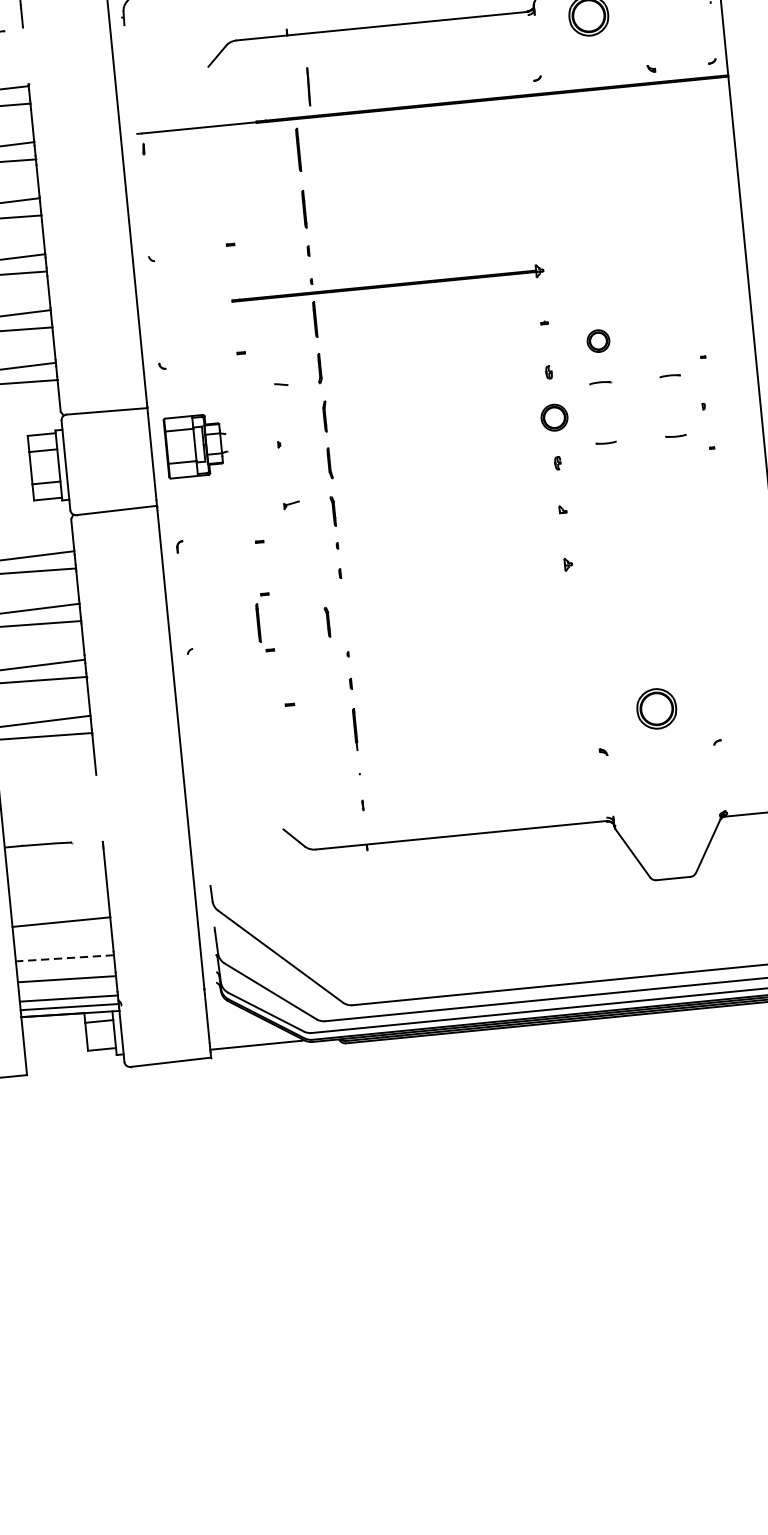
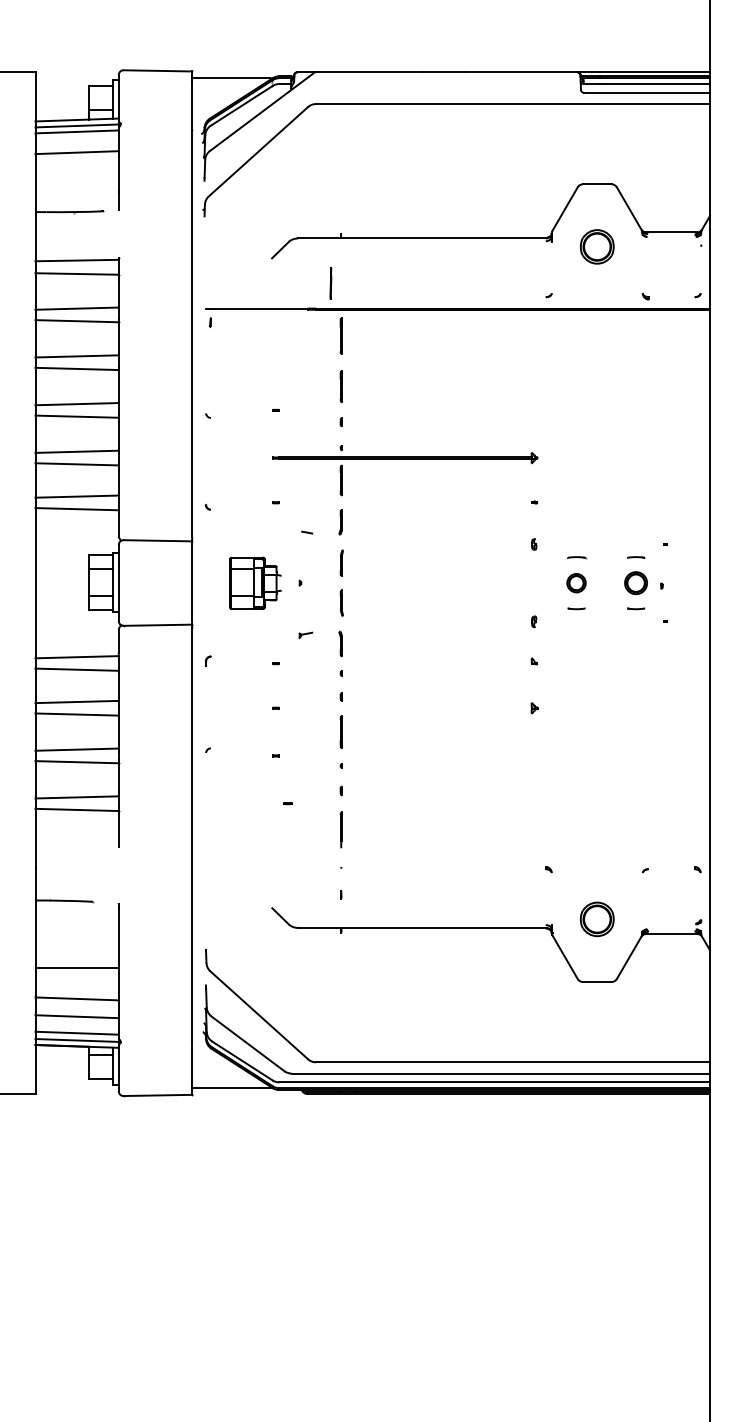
line: (308, 86) -> (330, 283), moved
part: (598, 341) -> (576, 583), moved
part: (553, 418) -> (635, 583), moved
part: (196, 444) -> (255, 582), moved
line: (327, 621) -> (326, 736), removed
line: (257, 622) -> (340, 731), moved
part: (655, 709) -> (596, 919), moved
line: (65, 957) -> (77, 998), dashed -> solid

